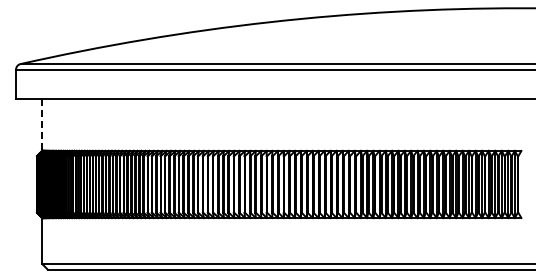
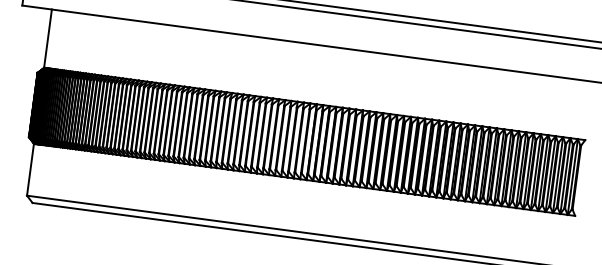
line: (42, 125) -> (48, 39), dashed -> solid

